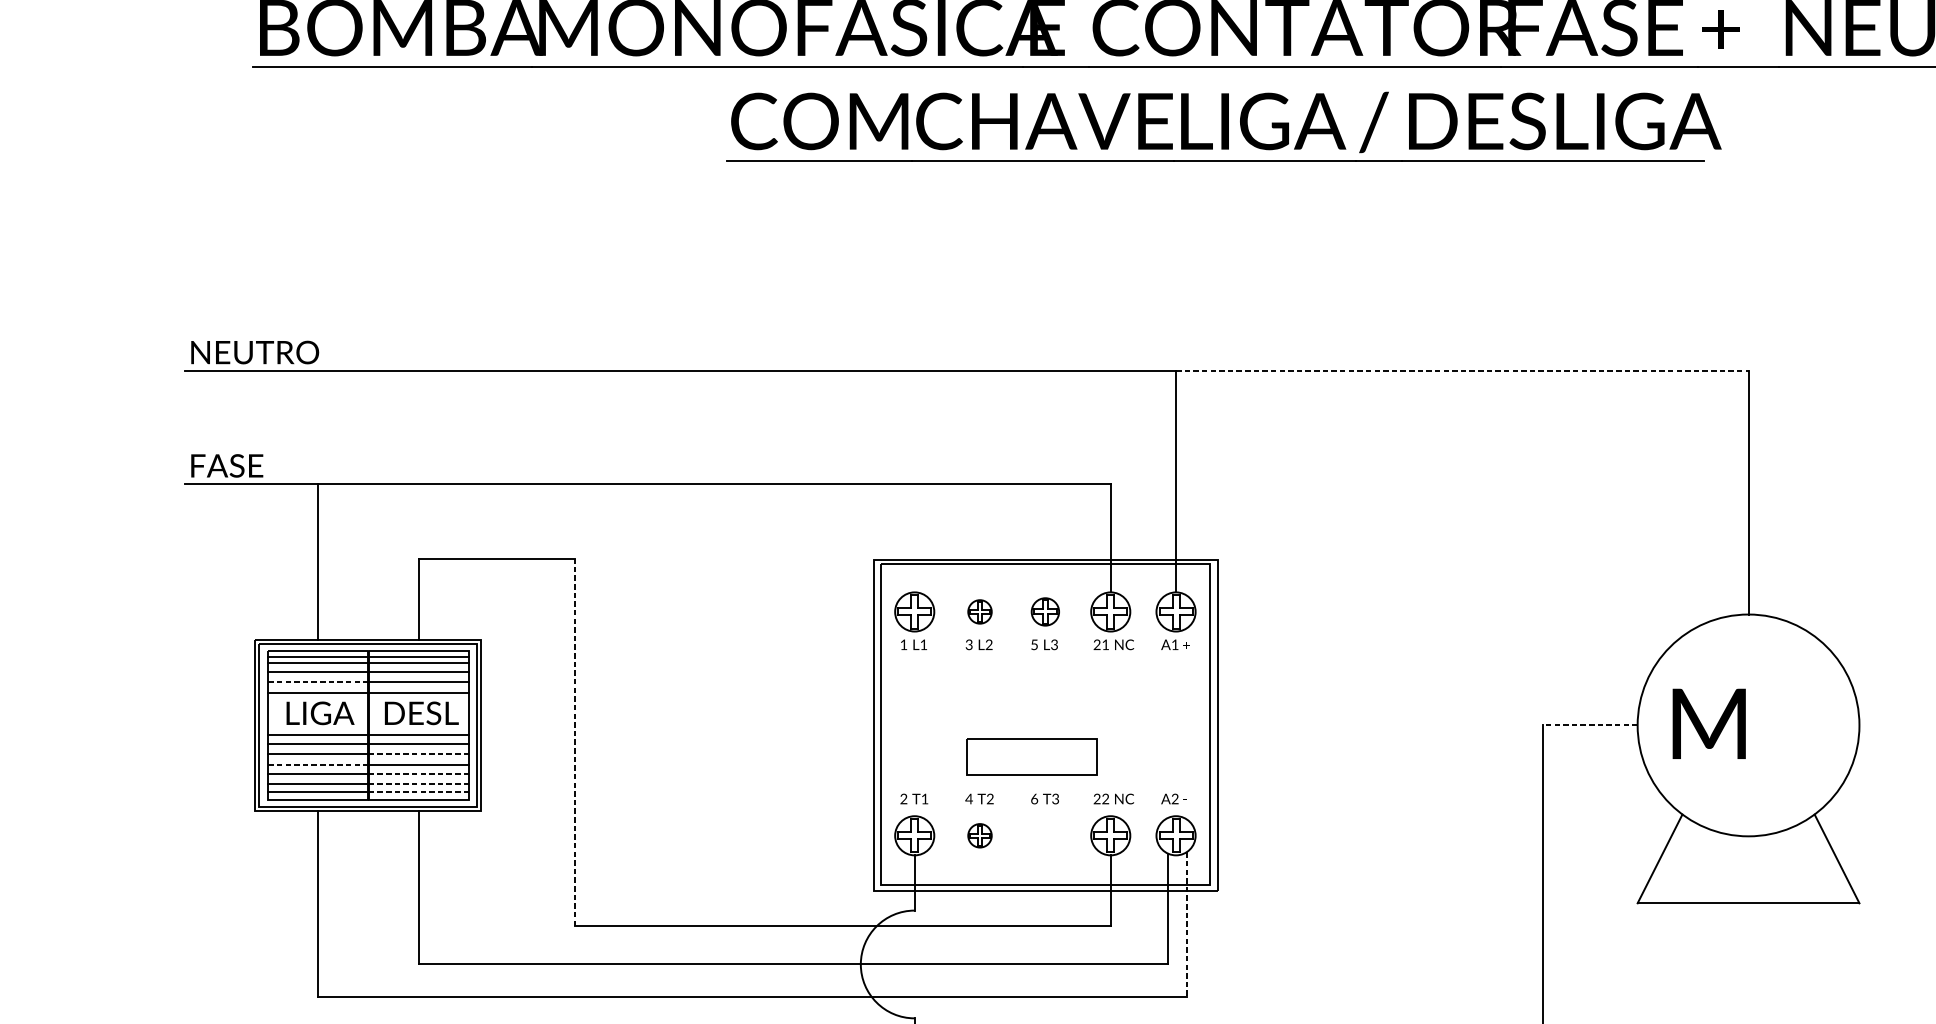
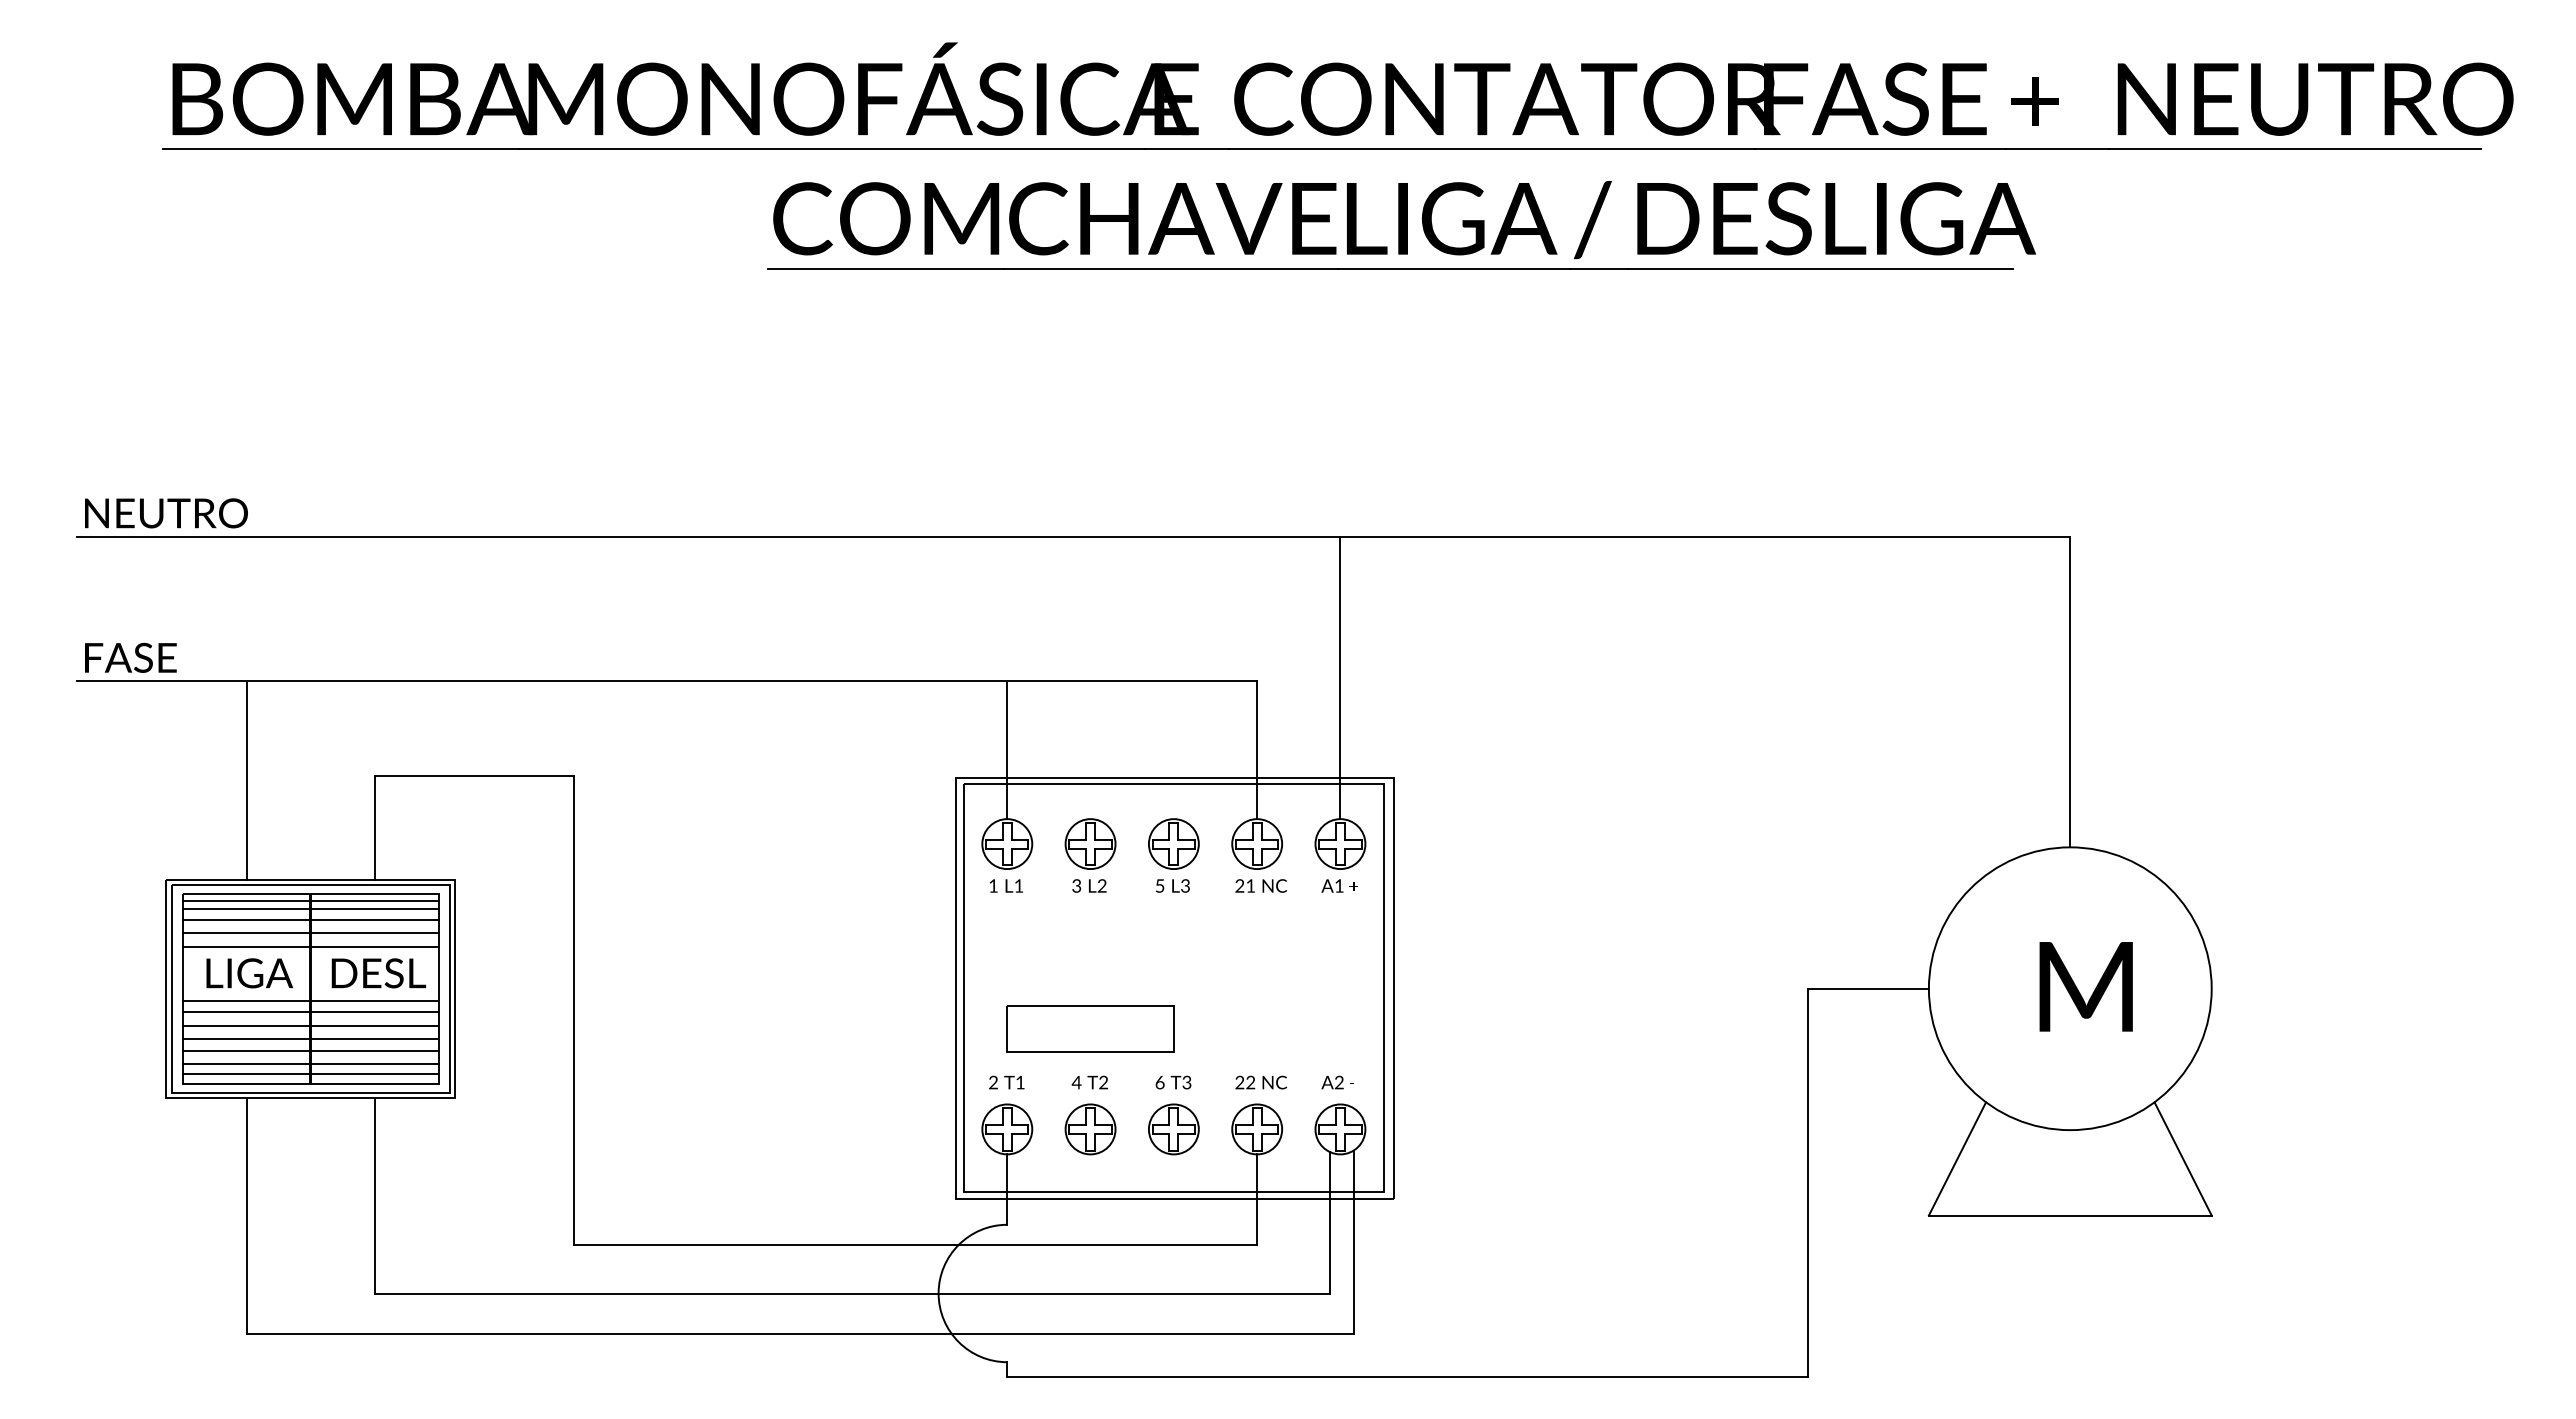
line: (1462, 370) -> (1705, 536), dashed -> solid
line: (914, 538) -> (1007, 750), added
part: (979, 611) -> (1090, 843), size x1.67
part: (1045, 611) -> (1173, 843), size x1.43
line: (317, 682) -> (246, 933), dashed -> solid
text: (1708, 723) -> (2085, 986), moved
line: (1589, 725) -> (1867, 988), dashed -> solid
line: (575, 741) -> (574, 1009), dashed -> solid
line: (419, 754) -> (375, 1025), dashed -> solid
part: (1031, 756) -> (1090, 1028), moved
line: (317, 764) -> (246, 1038), dashed -> solid
line: (419, 773) -> (375, 1050), dashed -> solid
line: (419, 784) -> (375, 1064), dashed -> solid
line: (419, 792) -> (375, 1074), dashed -> solid
part: (979, 835) -> (1090, 1129), size x1.67
part: (1045, 835) -> (1173, 1129), added
line: (1186, 924) -> (1353, 1242), dashed -> solid

